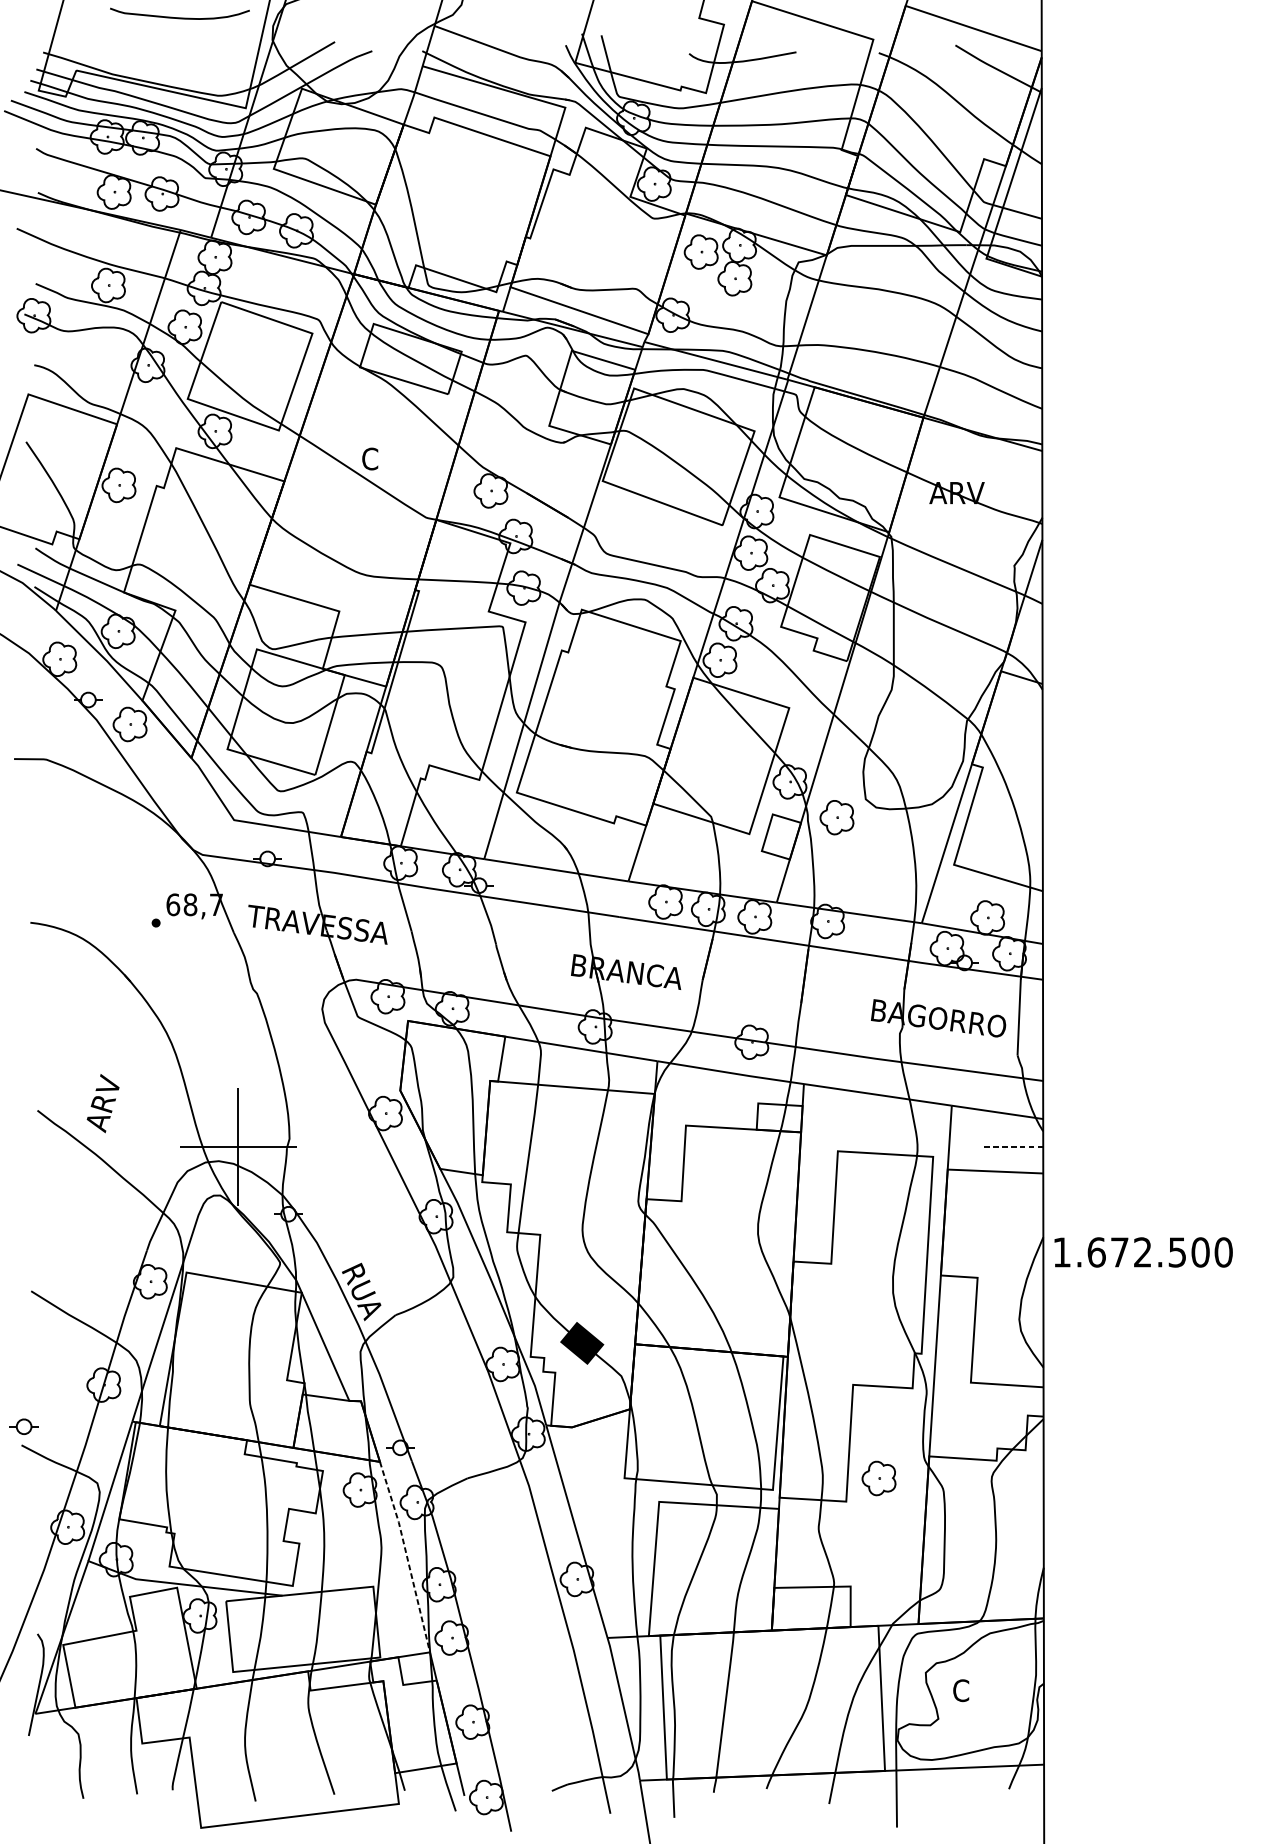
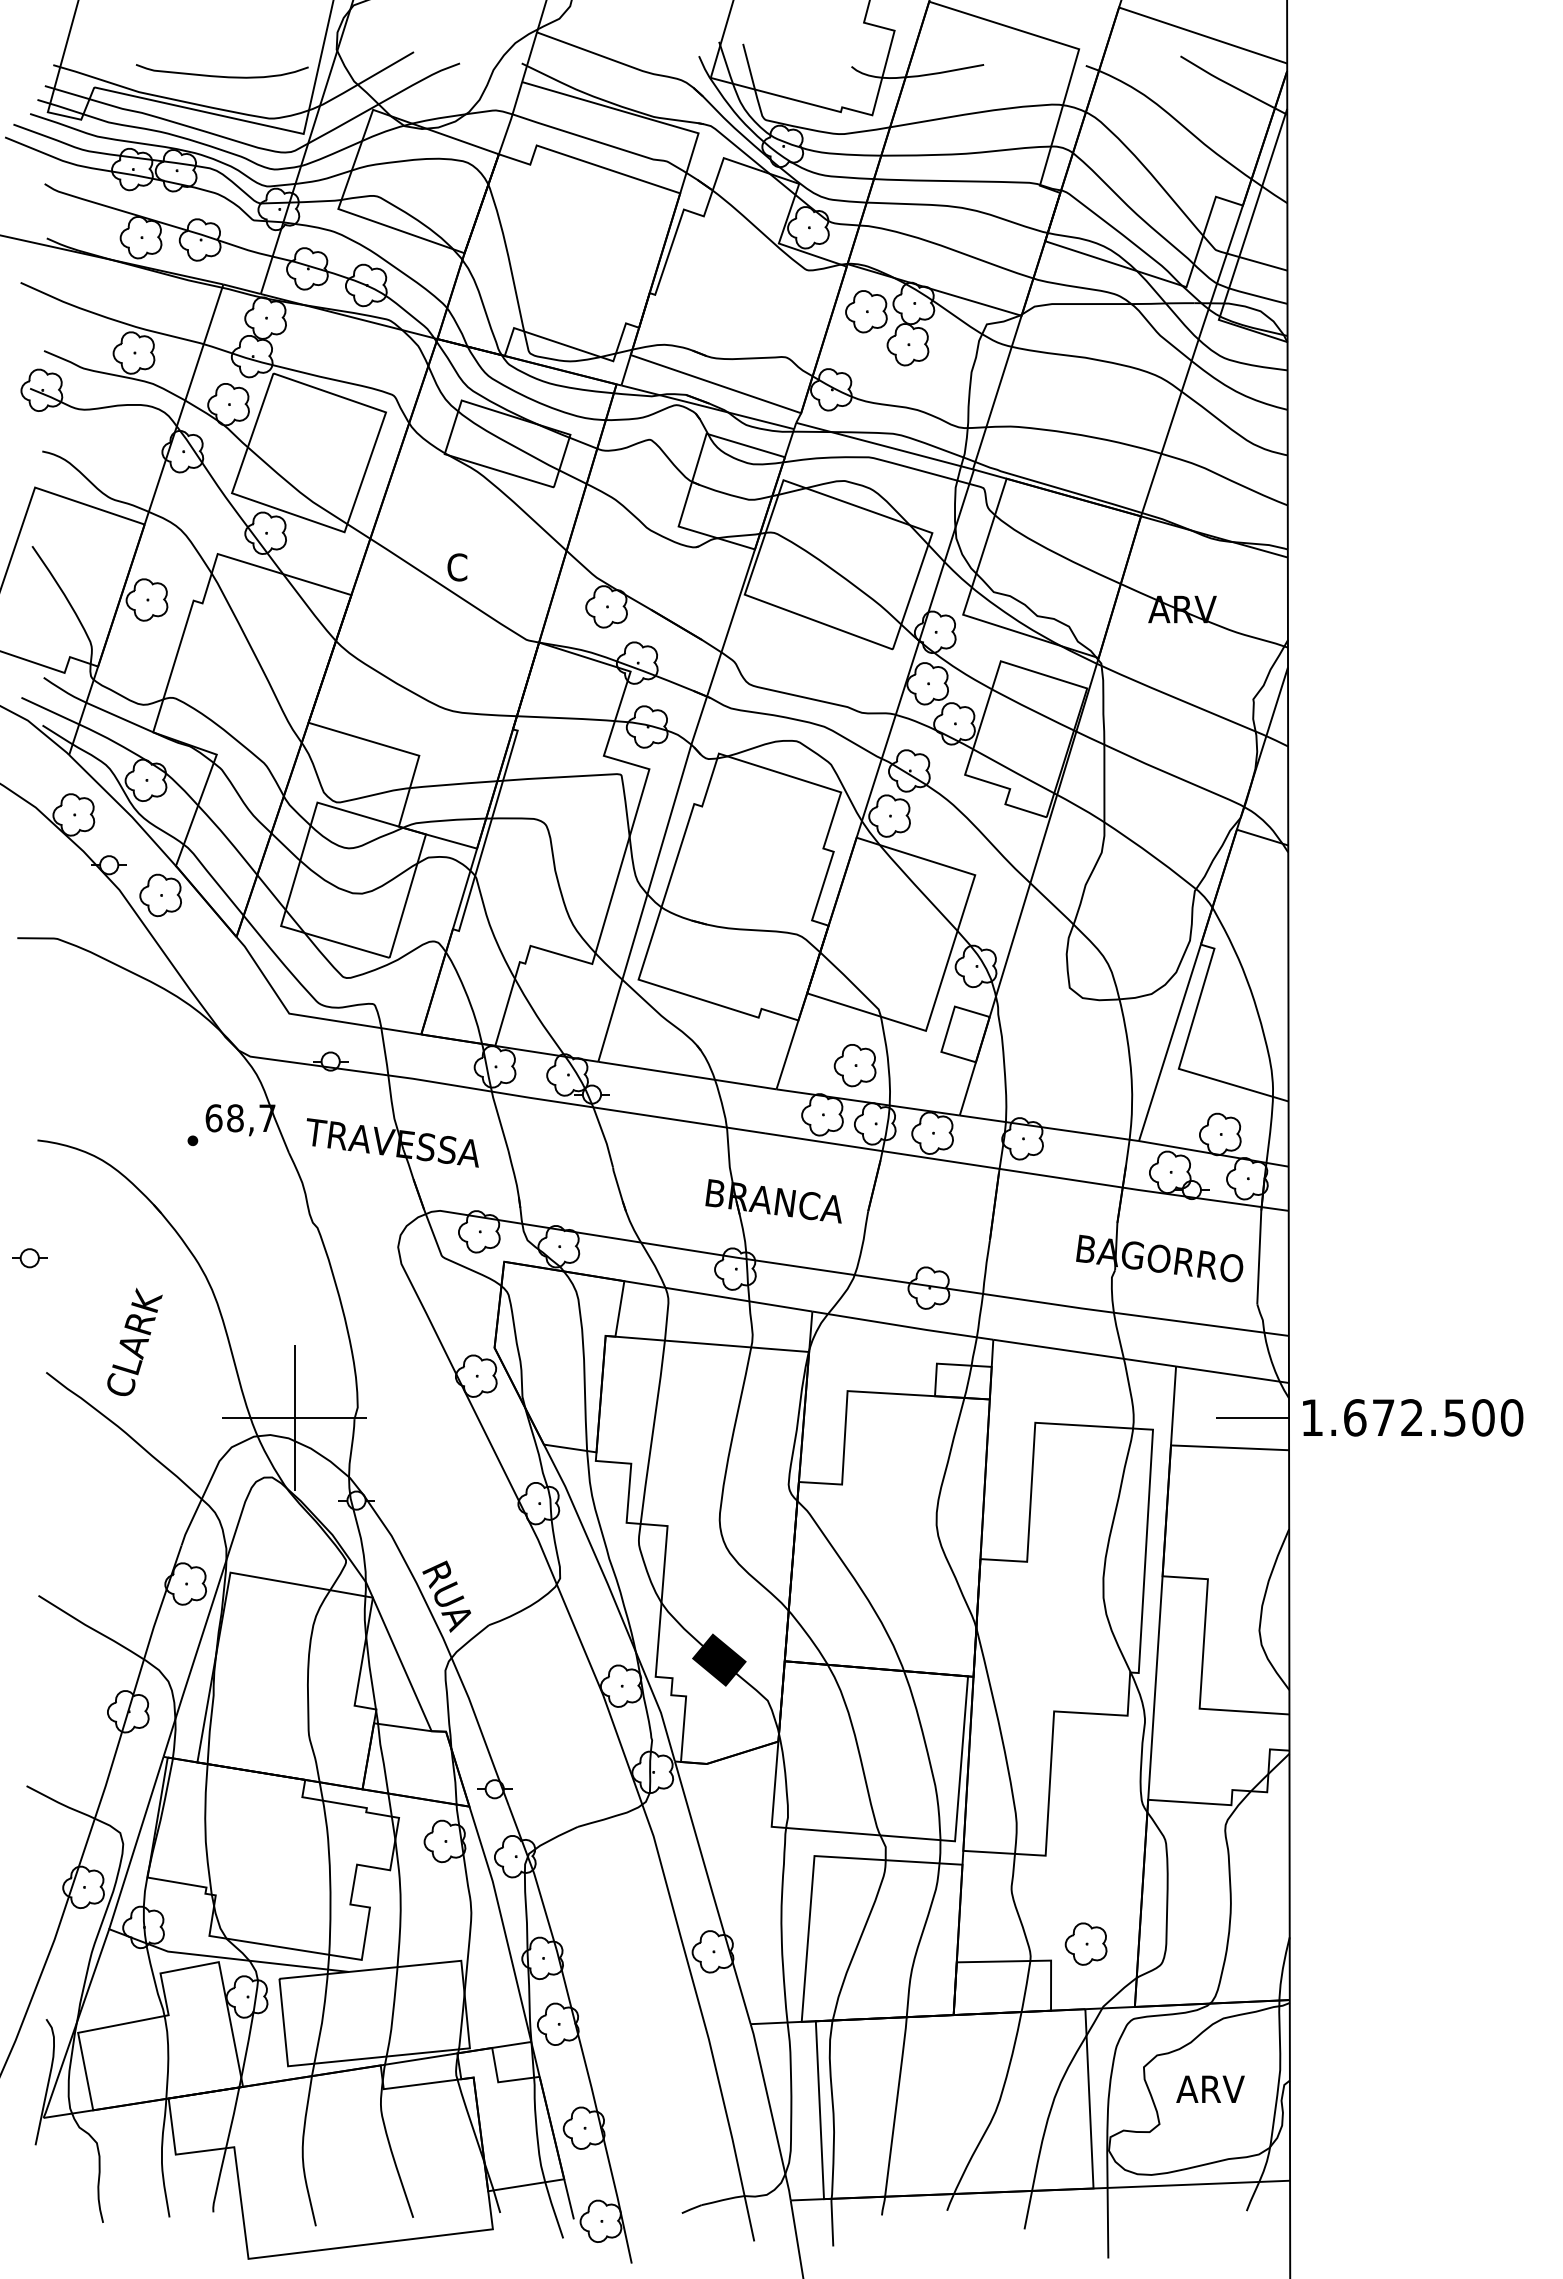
curve: (179, 17) -> (221, 75), moved
part: (836, 817) -> (854, 1065), moved
text: (108, 1087) -> (134, 1343), ARV -> CLARK
line: (1013, 1146) -> (1252, 1417), dashed -> solid
text: (1143, 1252) -> (1413, 1417), moved
part: (23, 1427) -> (29, 1258), moved
part: (878, 1477) -> (1085, 1943), moved
line: (406, 1556) -> (502, 1923), dashed -> solid
text: (979, 1690) -> (1210, 2089), C -> ARV

